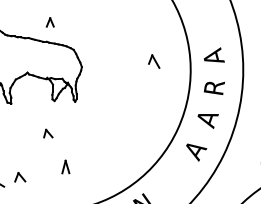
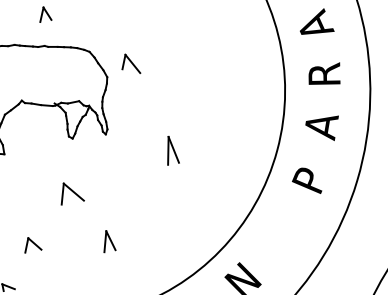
part: (154, 61) -> (130, 64), moved
part: (113, 117) -> (171, 149), added
part: (48, 133) -> (71, 192), size x1.67
text: (195, 151) -> (311, 181), A -> P
part: (20, 177) -> (32, 244), moved

